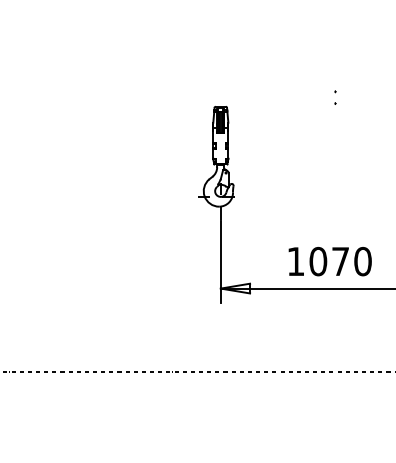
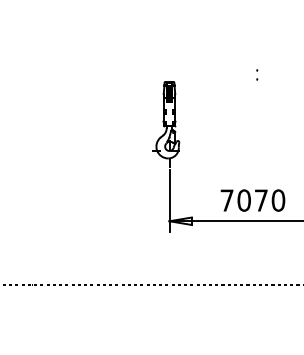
text: (295, 261) -> (226, 200), 1070 -> 7070

